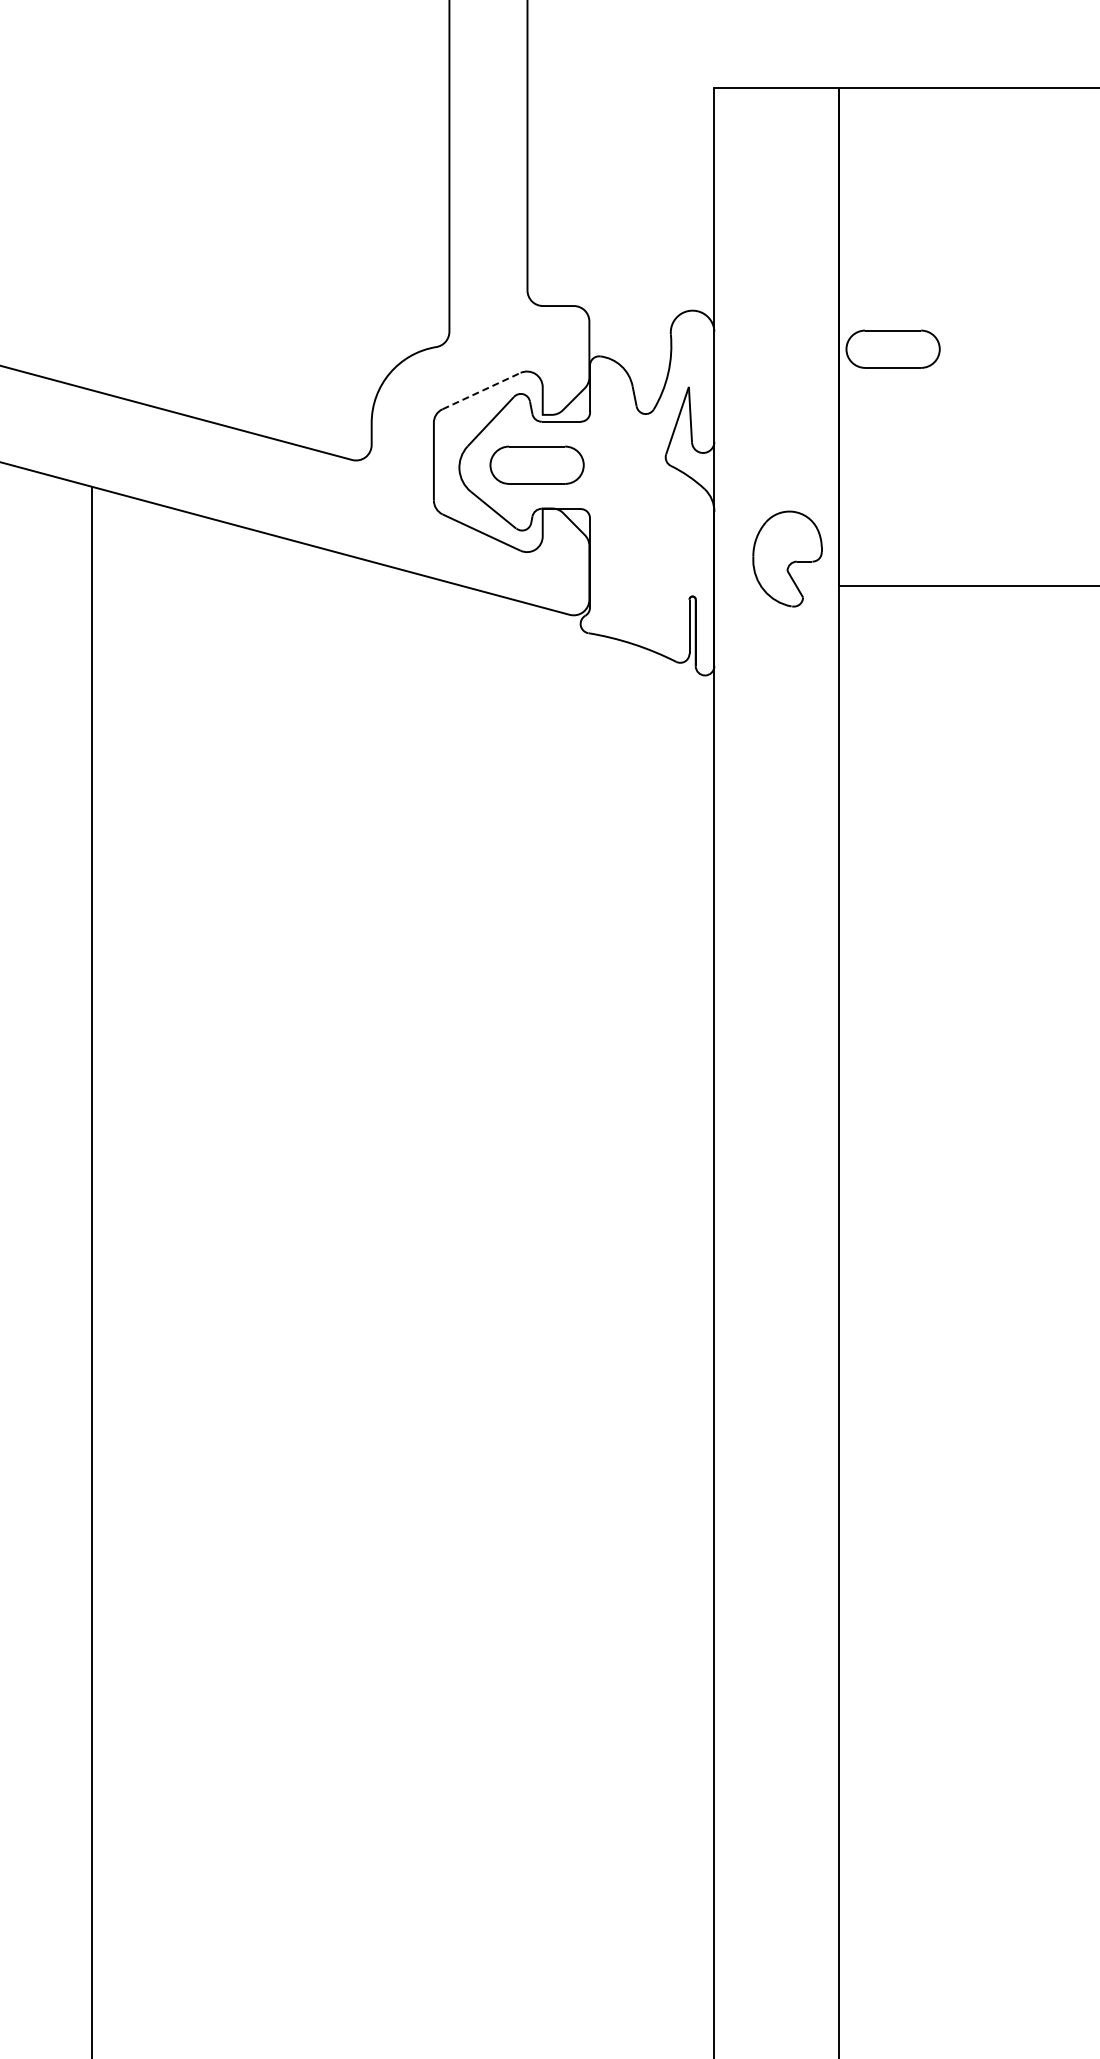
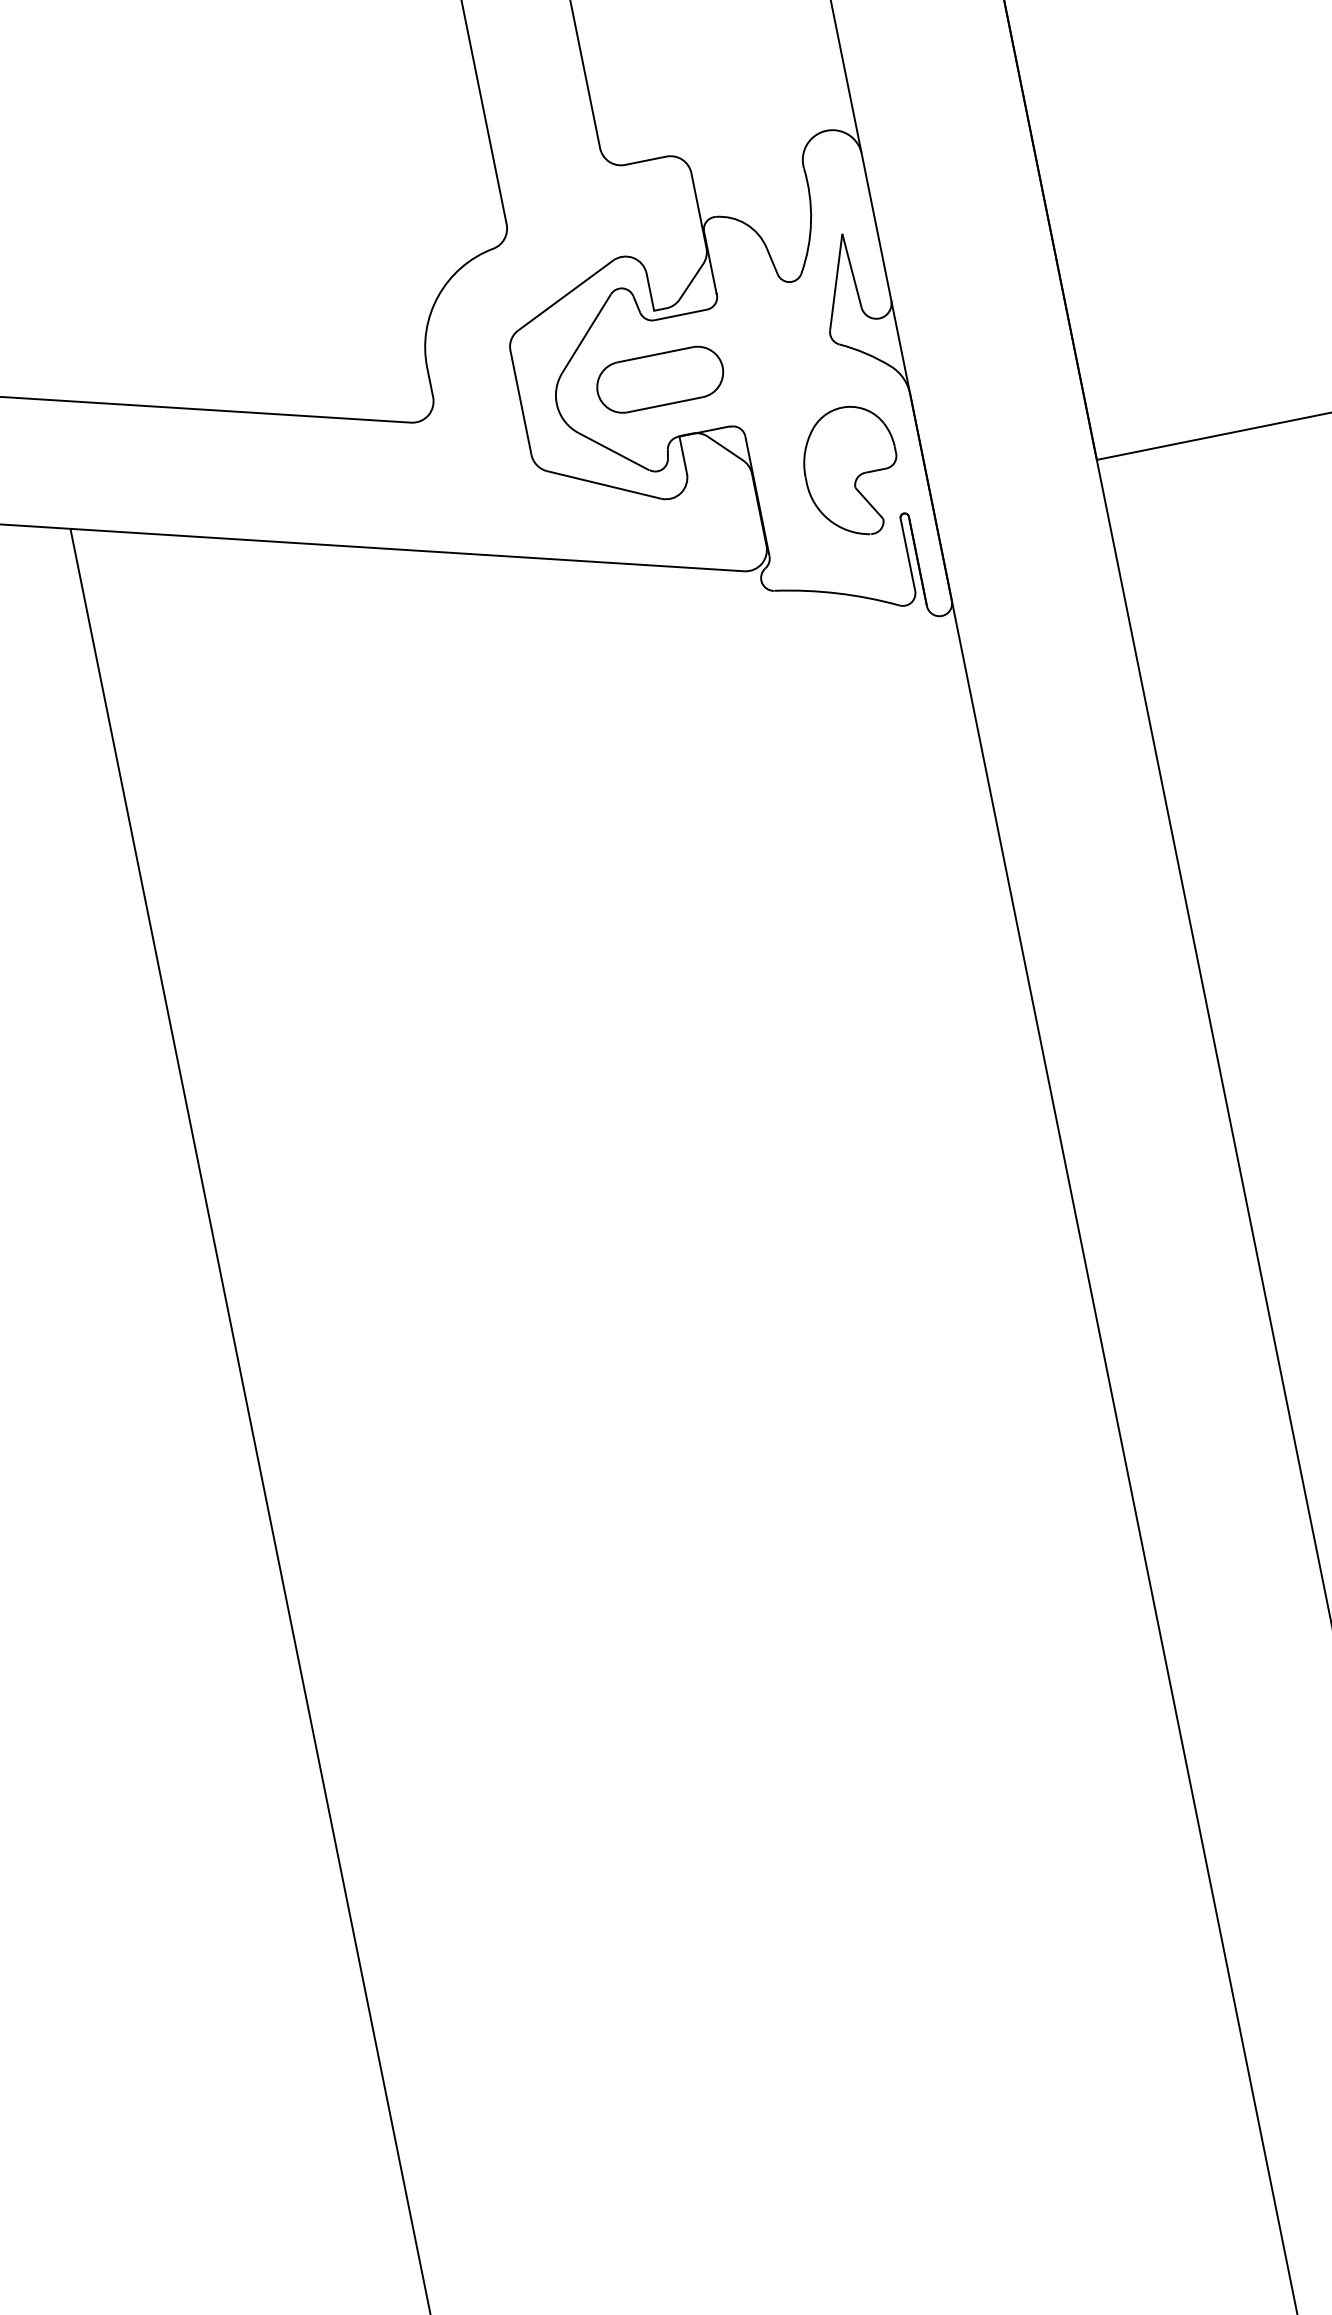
part: (892, 348) -> (1104, 127), removed
line: (482, 390) -> (566, 294), dashed -> solid
part: (787, 558) -> (851, 471), moved

